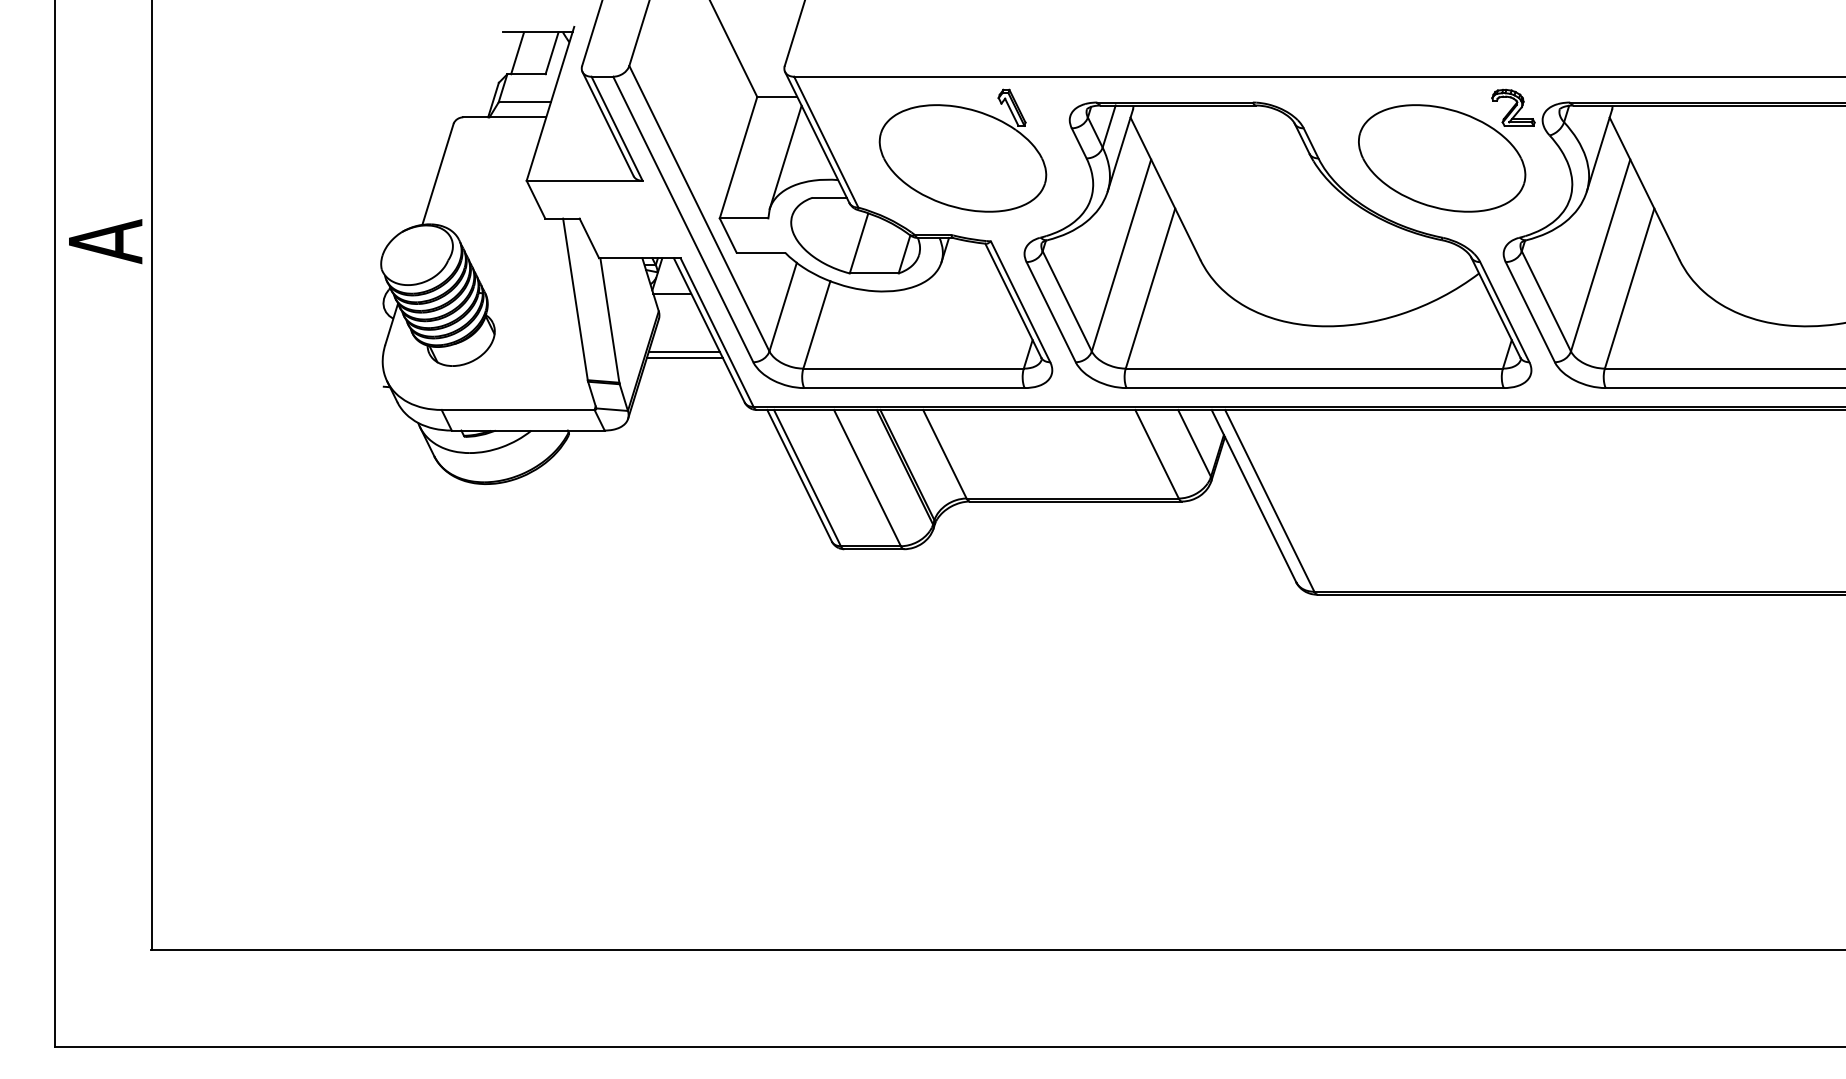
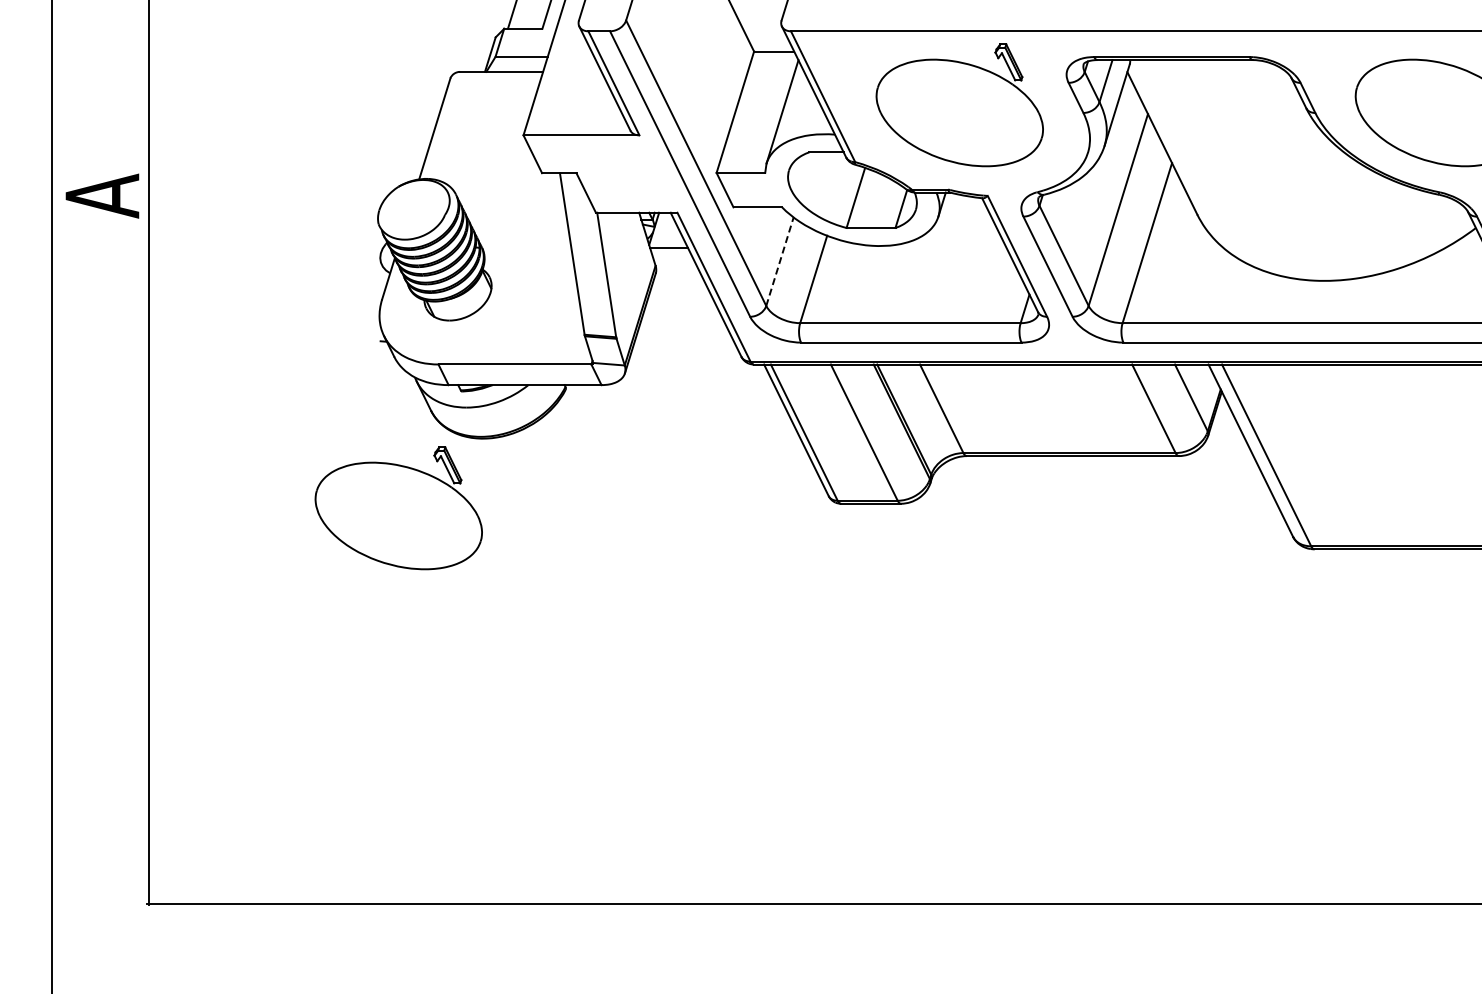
line: (783, 306) -> (780, 261), solid -> dashed
line: (683, 352) -> (680, 307), removed
line: (684, 358) -> (681, 313), removed
part: (401, 553) -> (398, 508), added

